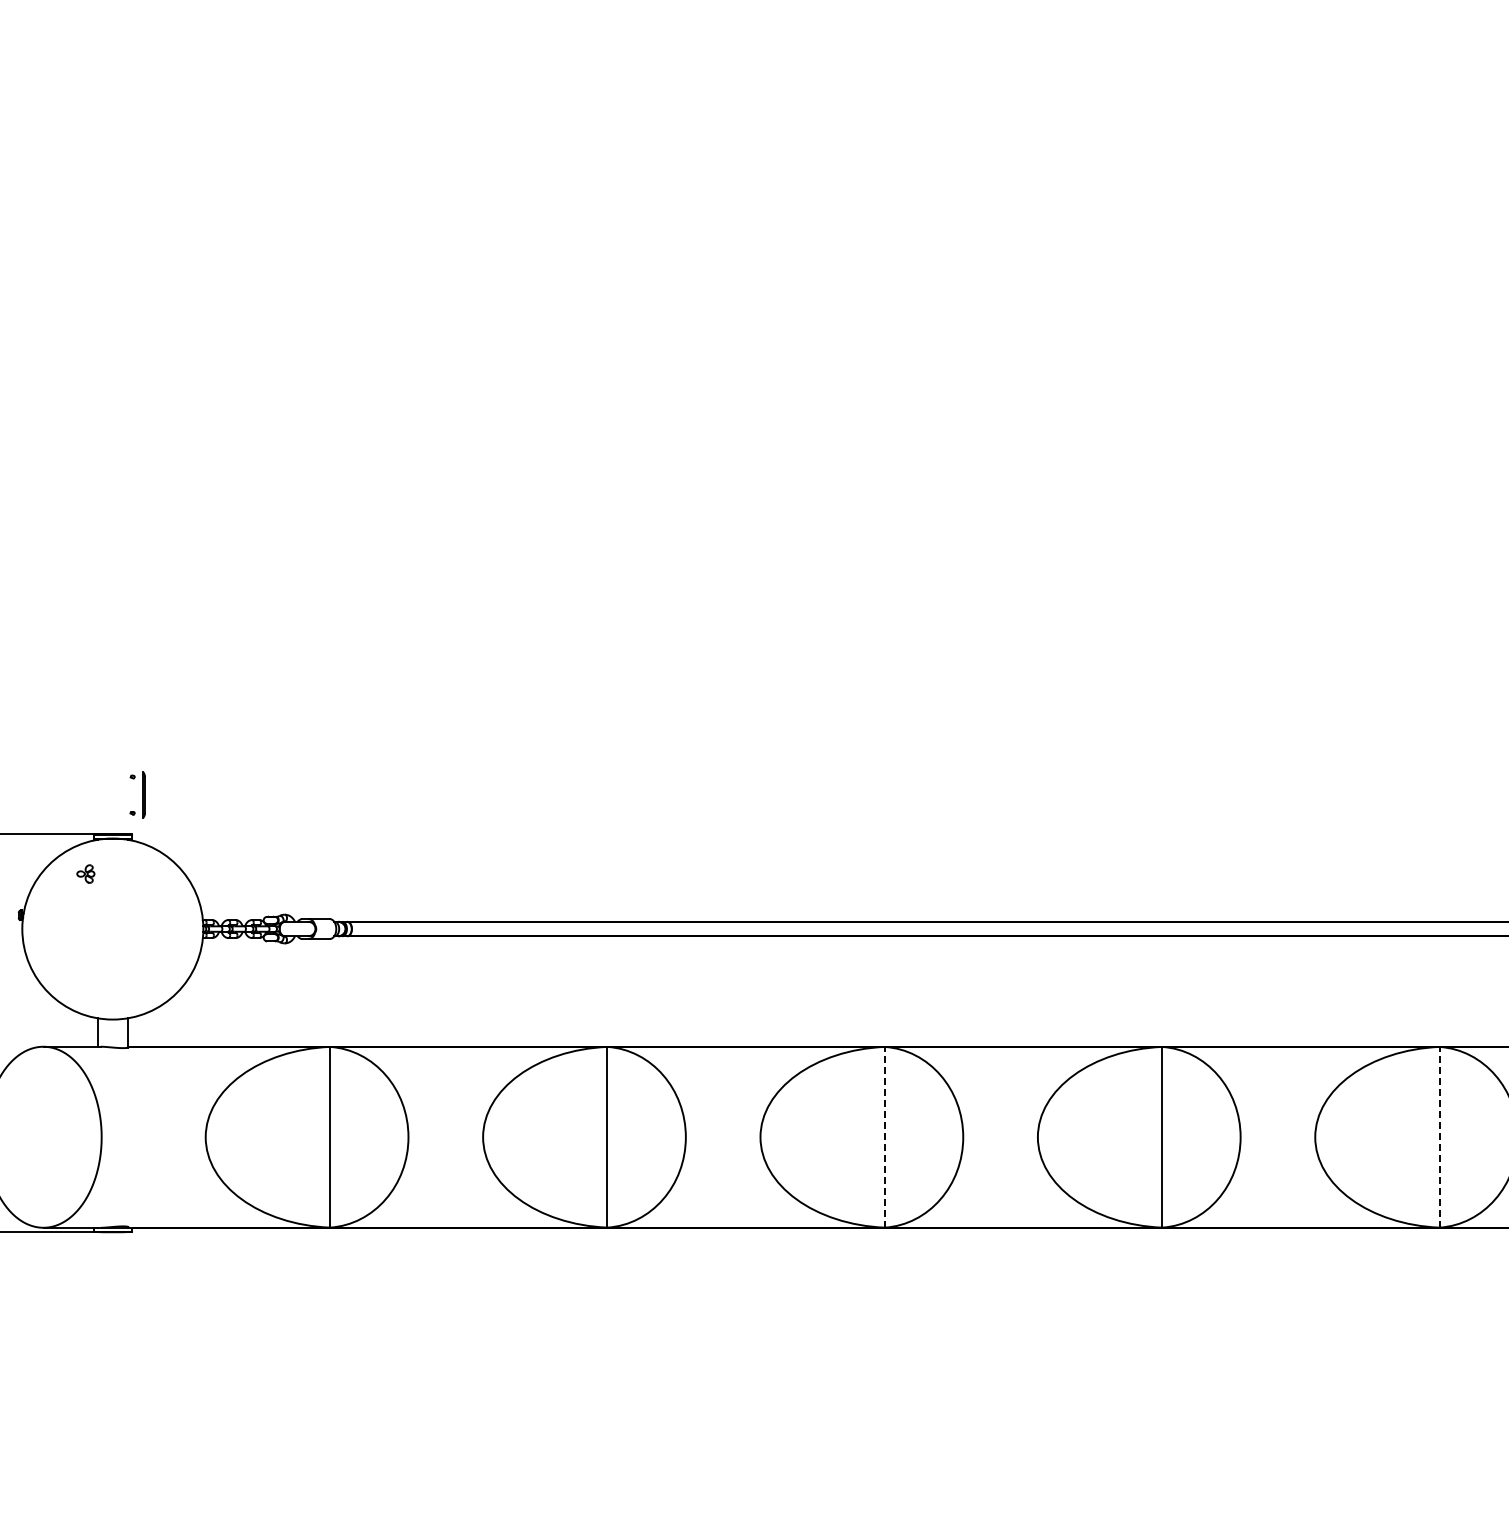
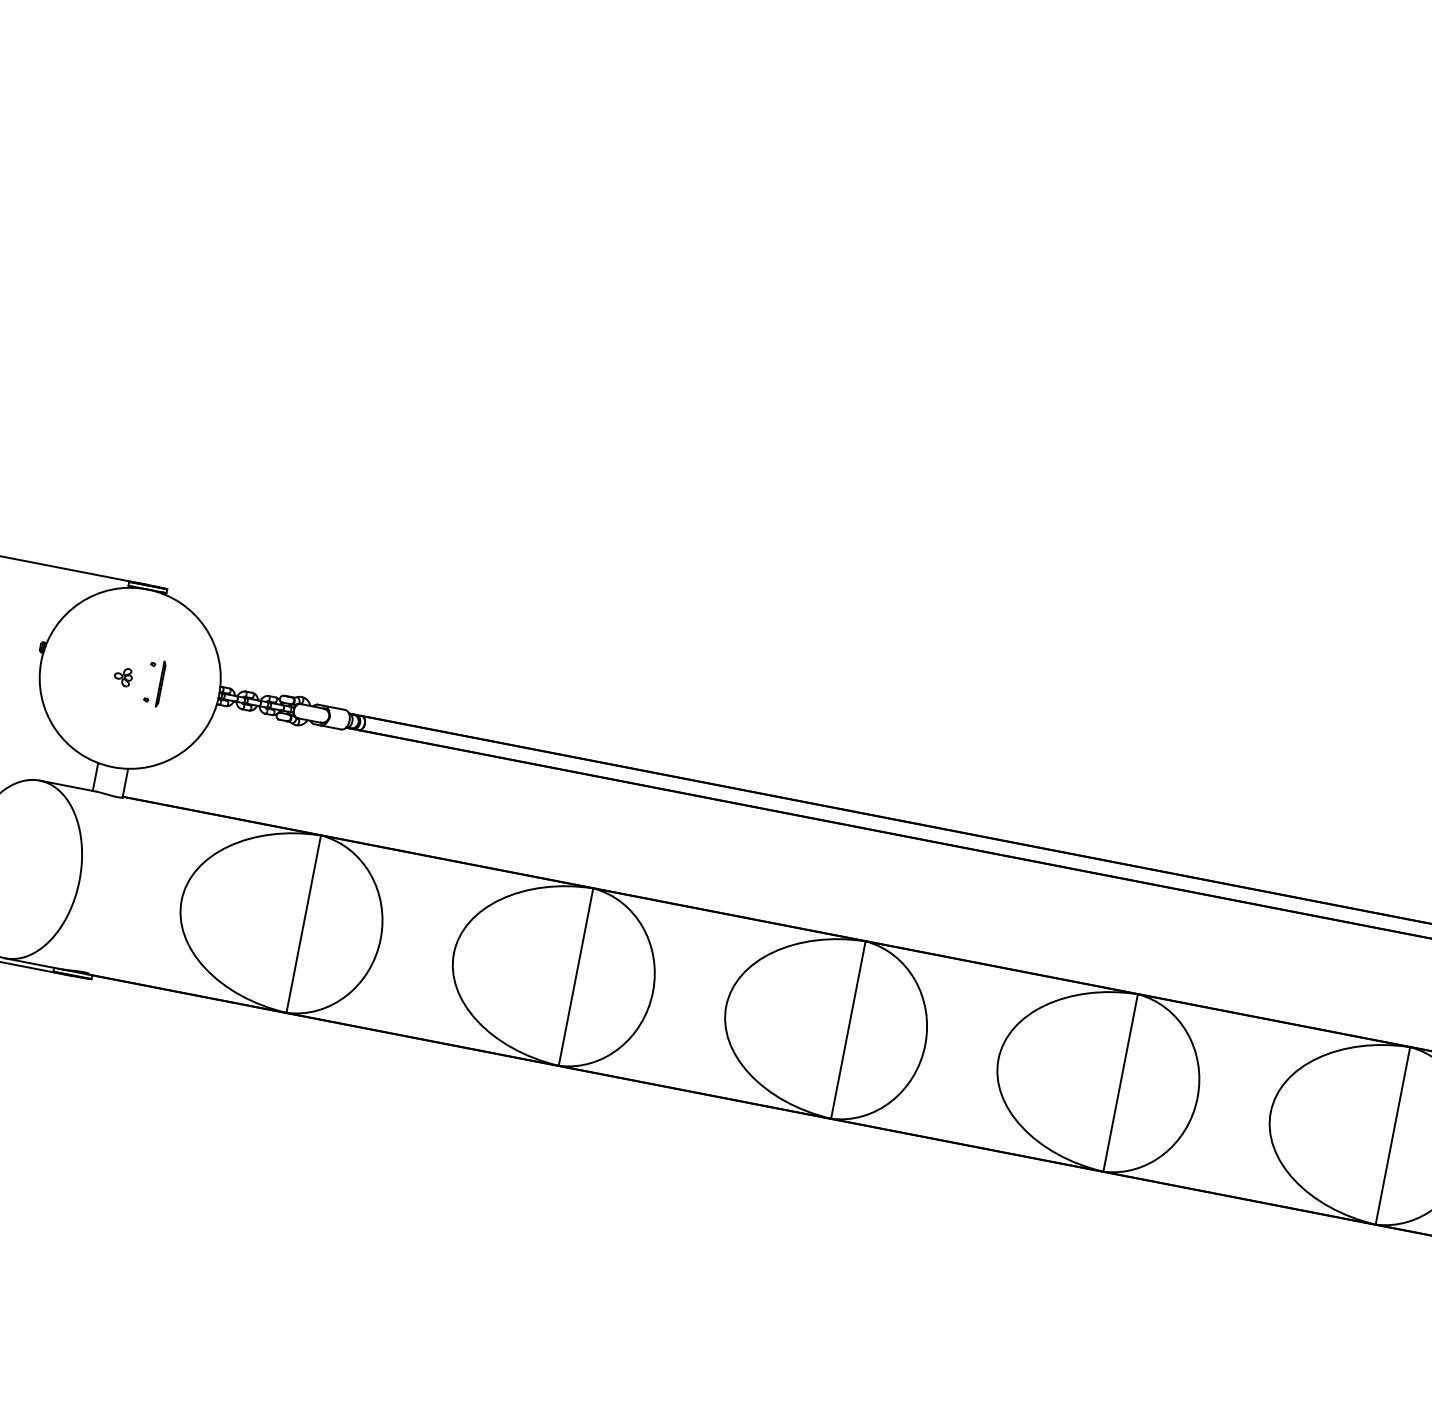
part: (137, 794) -> (154, 682), moved
part: (85, 873) -> (123, 676), moved
line: (884, 1136) -> (848, 1029), dashed -> solid
line: (1439, 1136) -> (1392, 1135), dashed -> solid

